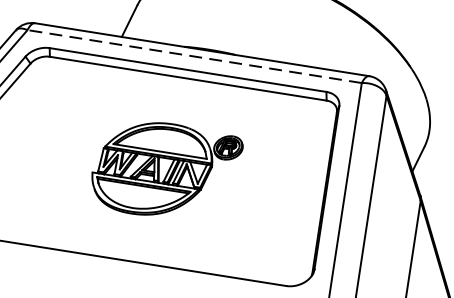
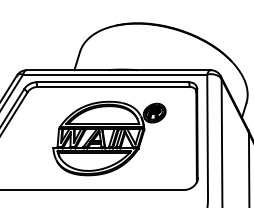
line: (193, 56) -> (114, 74), dashed -> solid
part: (165, 171) -> (109, 138), size x1.43

